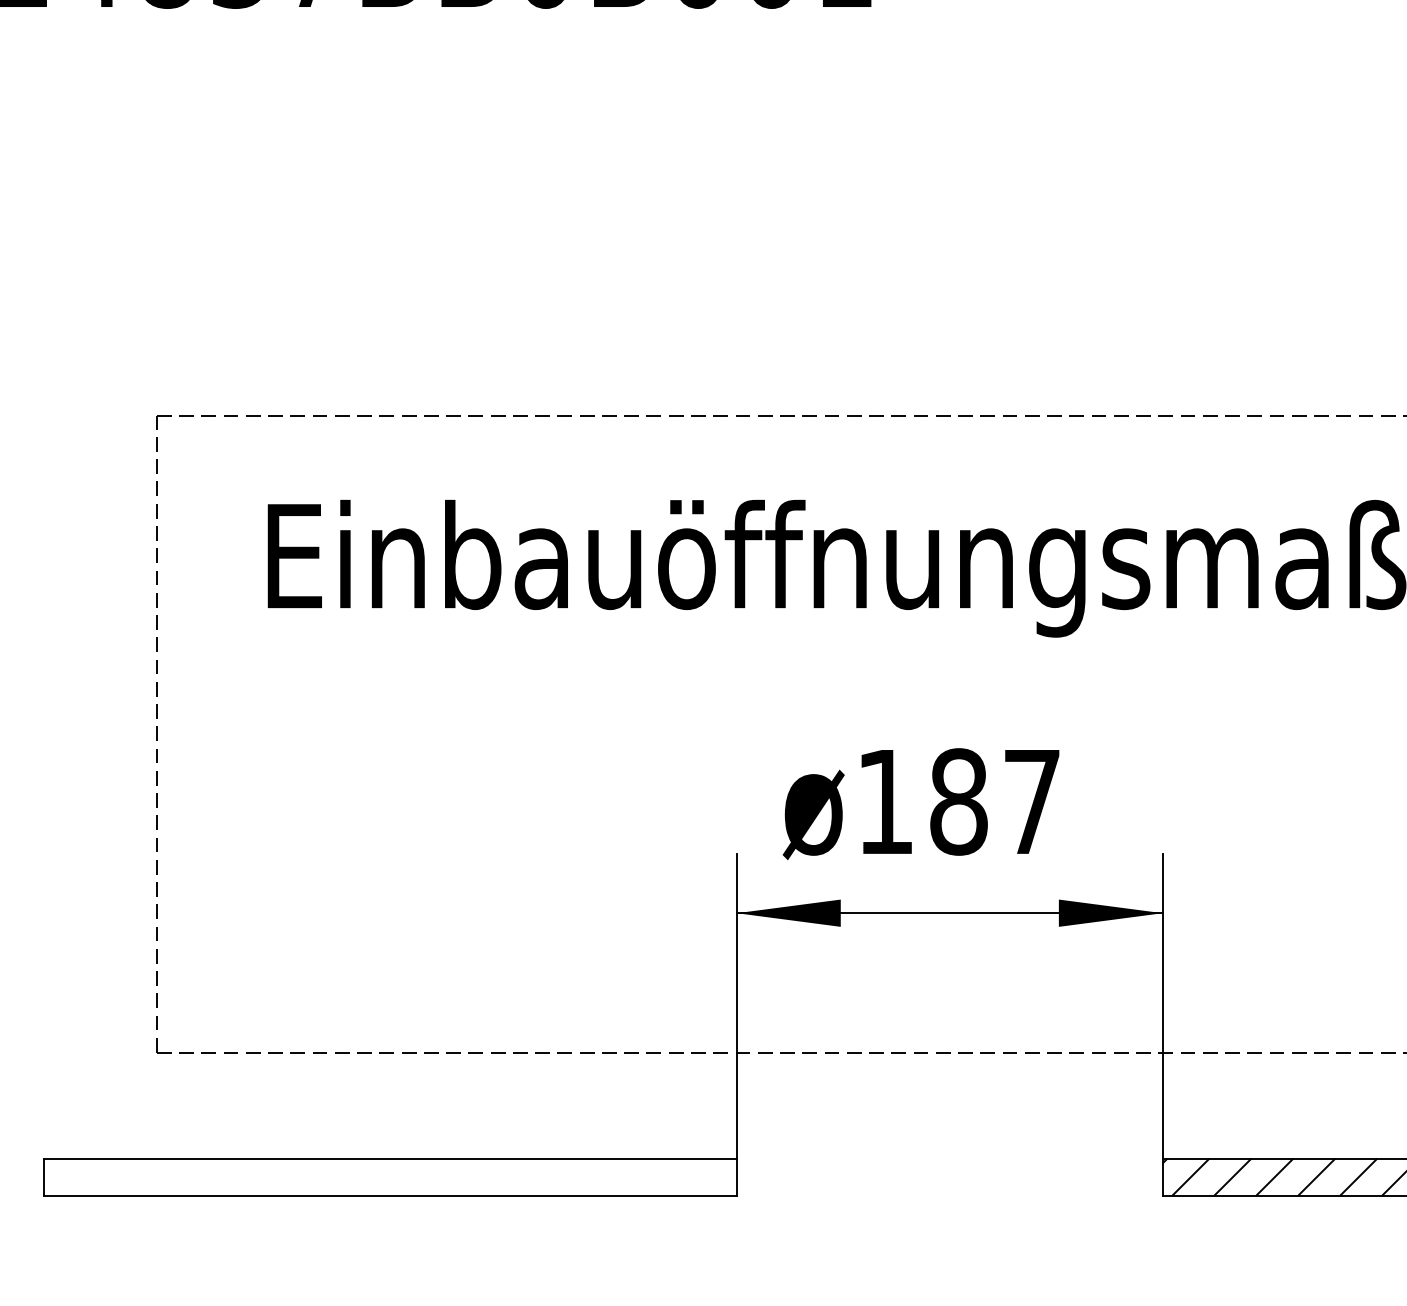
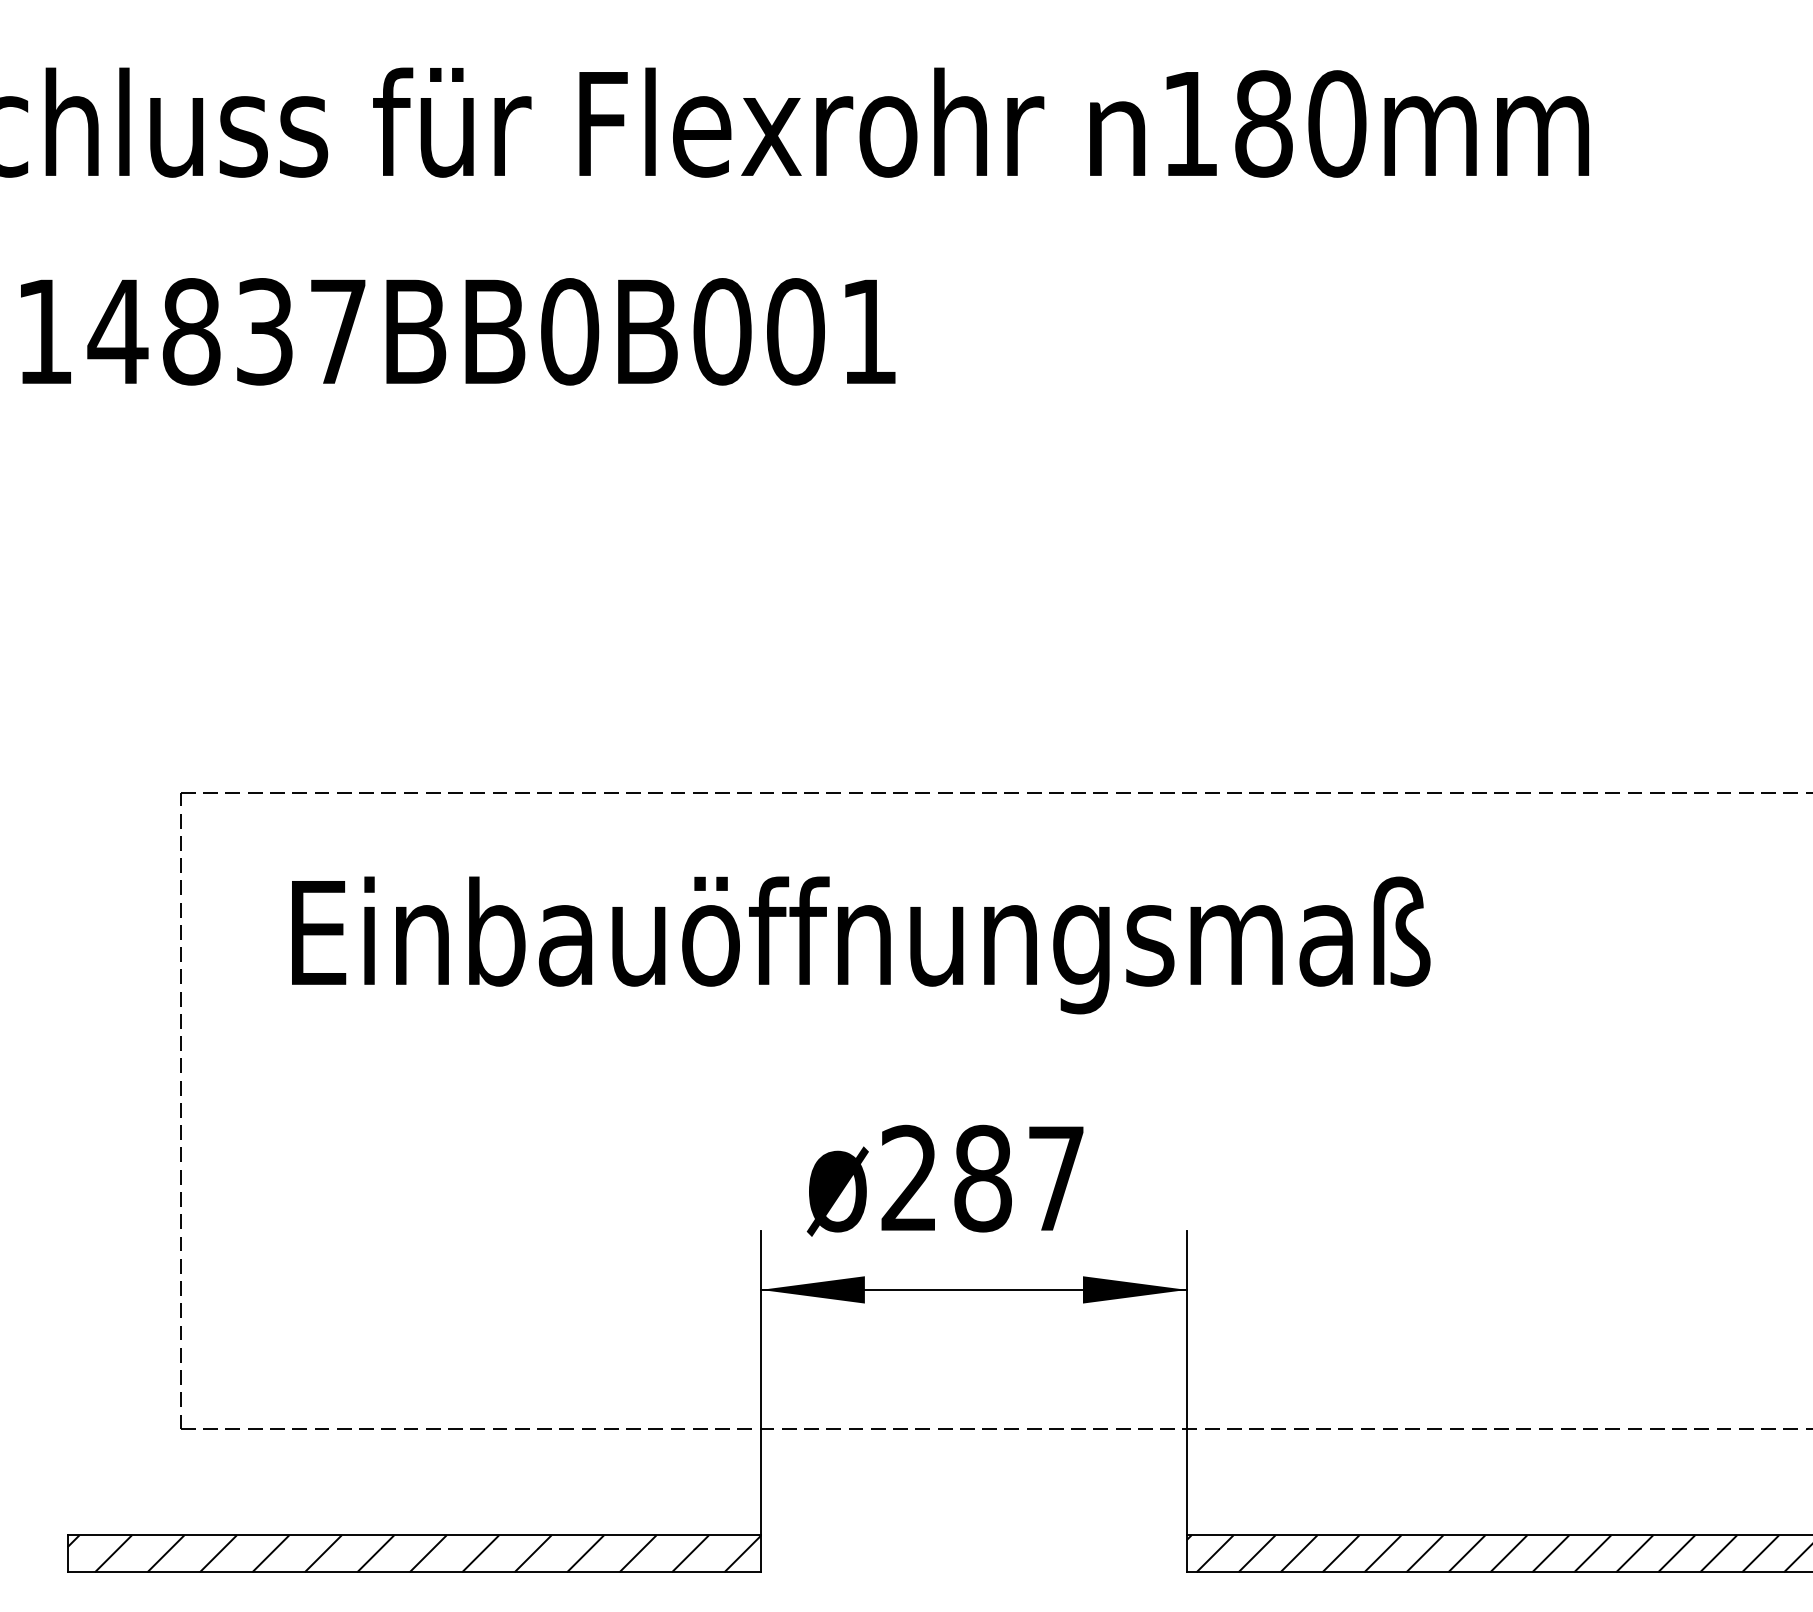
text: (884, 800) -> (908, 1177), ø187 -> ø287
hatch: (390, 1176) -> (414, 1553), added

